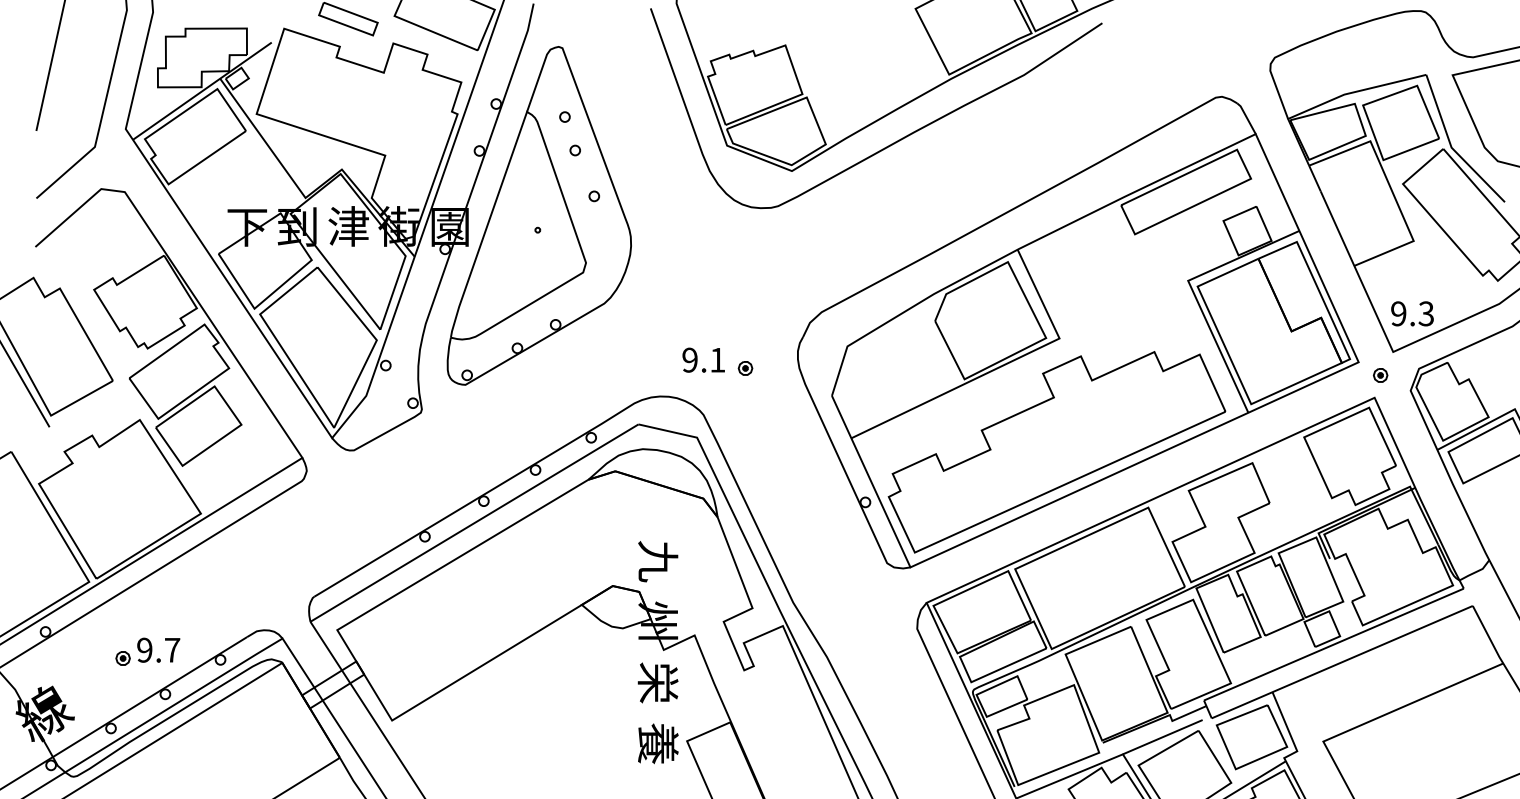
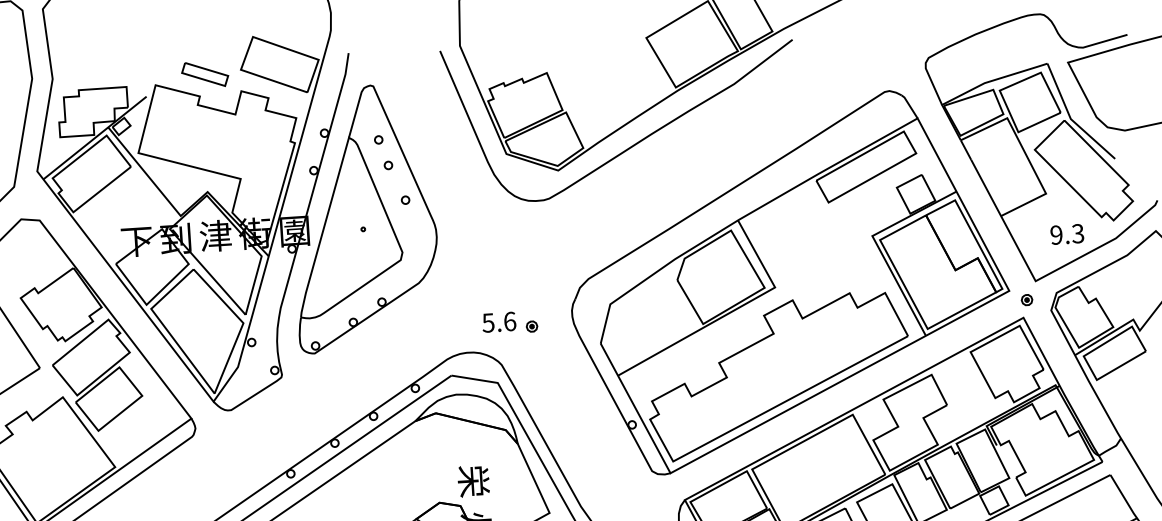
text: (1412, 313) -> (1067, 234), moved
text: (703, 359) -> (498, 321), 9.1 -> 5.6
text: (657, 561) -> (473, 481), 九 -> 栄

